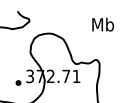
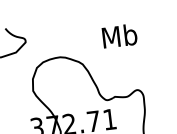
text: (102, 24) -> (118, 35), moved

